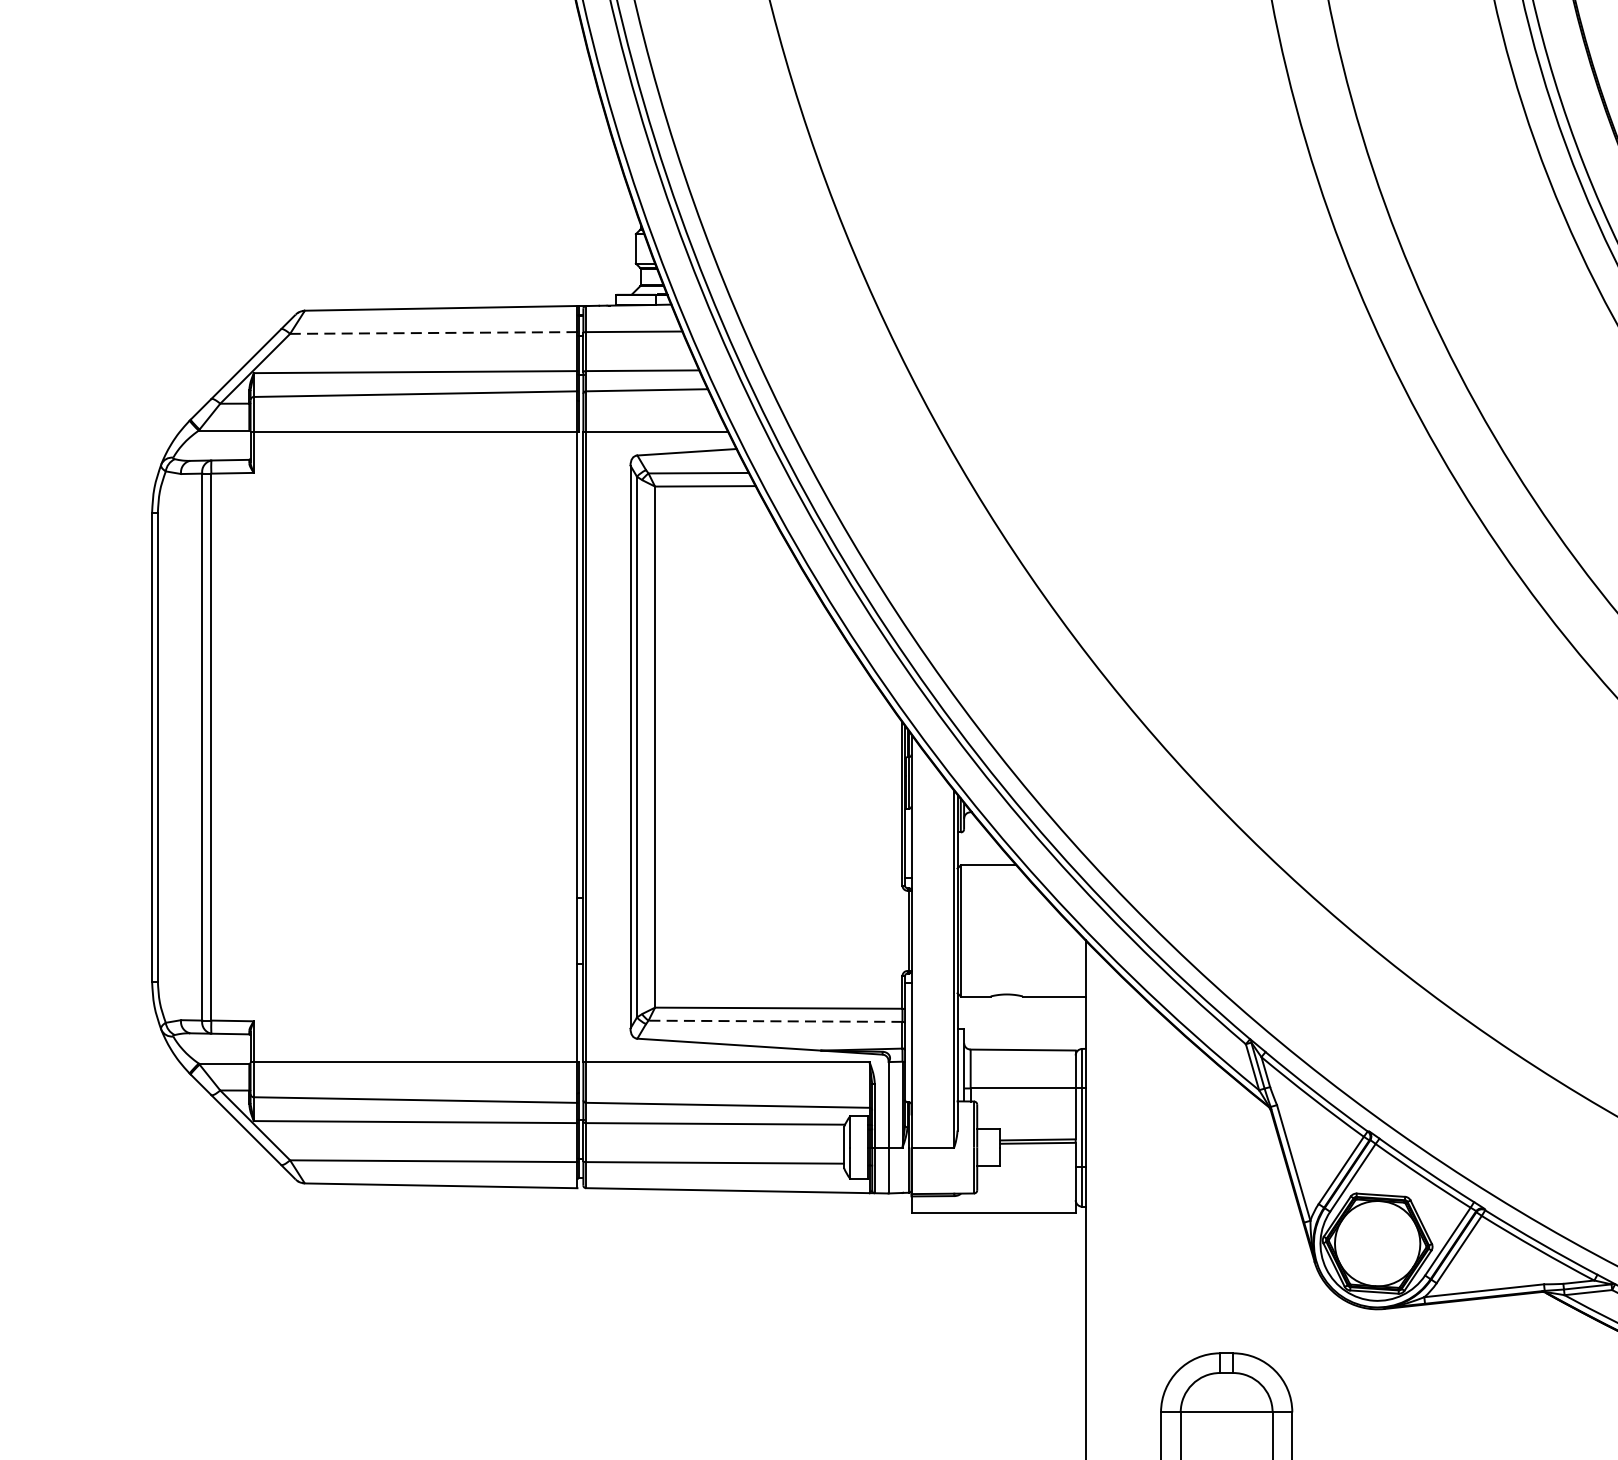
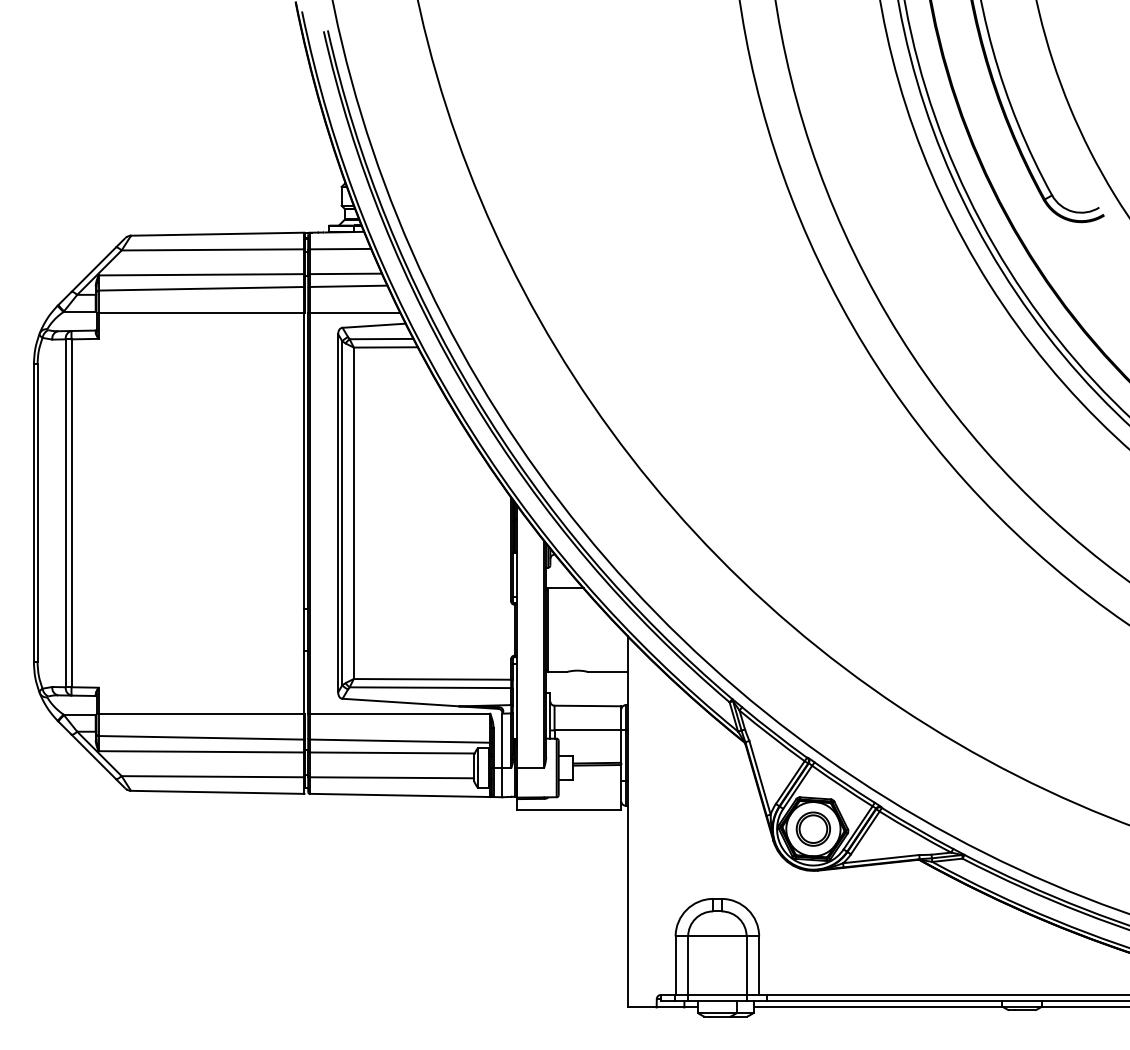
line: (432, 332) -> (212, 249), dashed -> solid
line: (775, 1020) -> (430, 687), dashed -> solid
part: (1376, 1242) -> (812, 828), added

